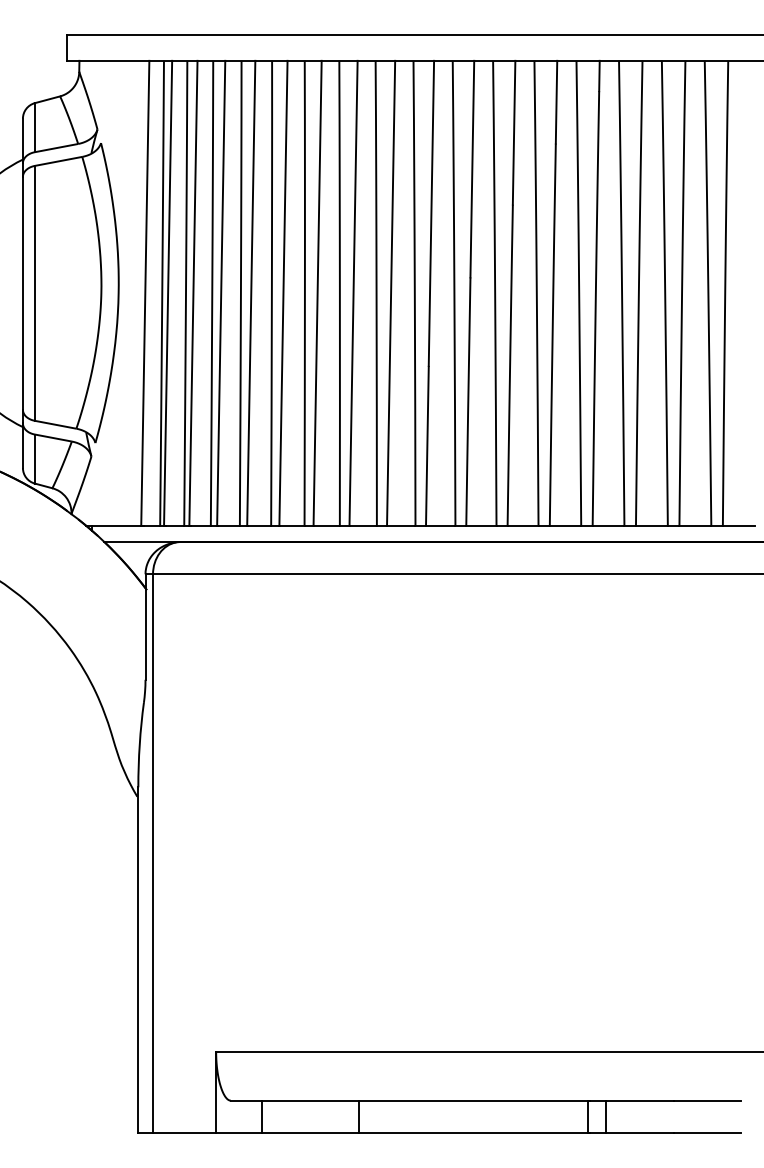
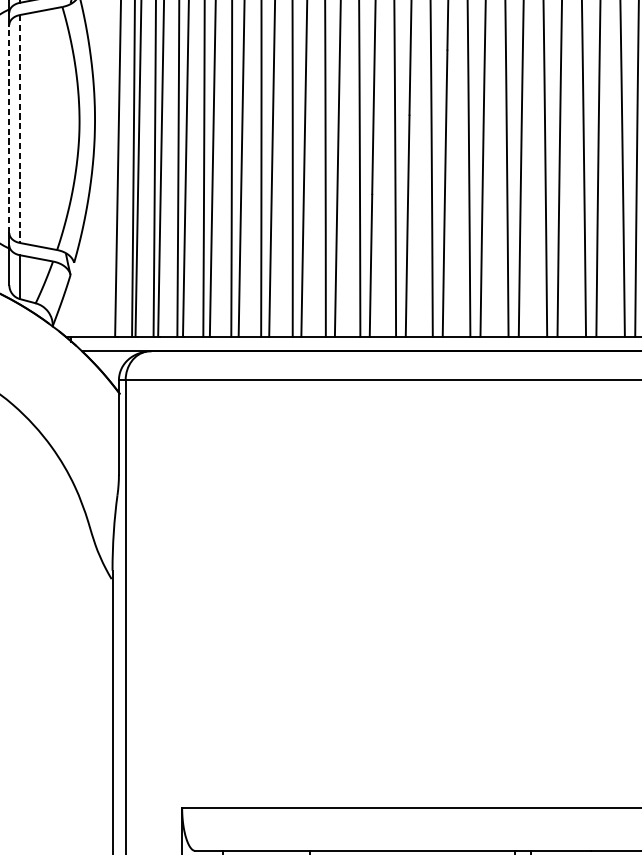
line: (22, 292) -> (8, 128), solid -> dashed
line: (34, 293) -> (19, 129), solid -> dashed

